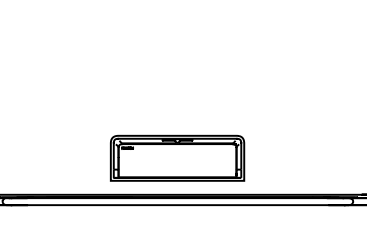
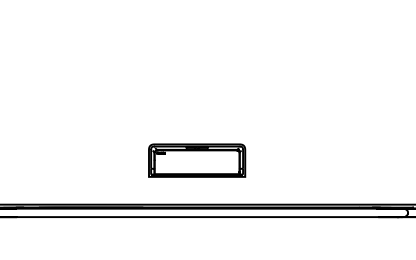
part: (177, 157) -> (196, 159), size x0.6

